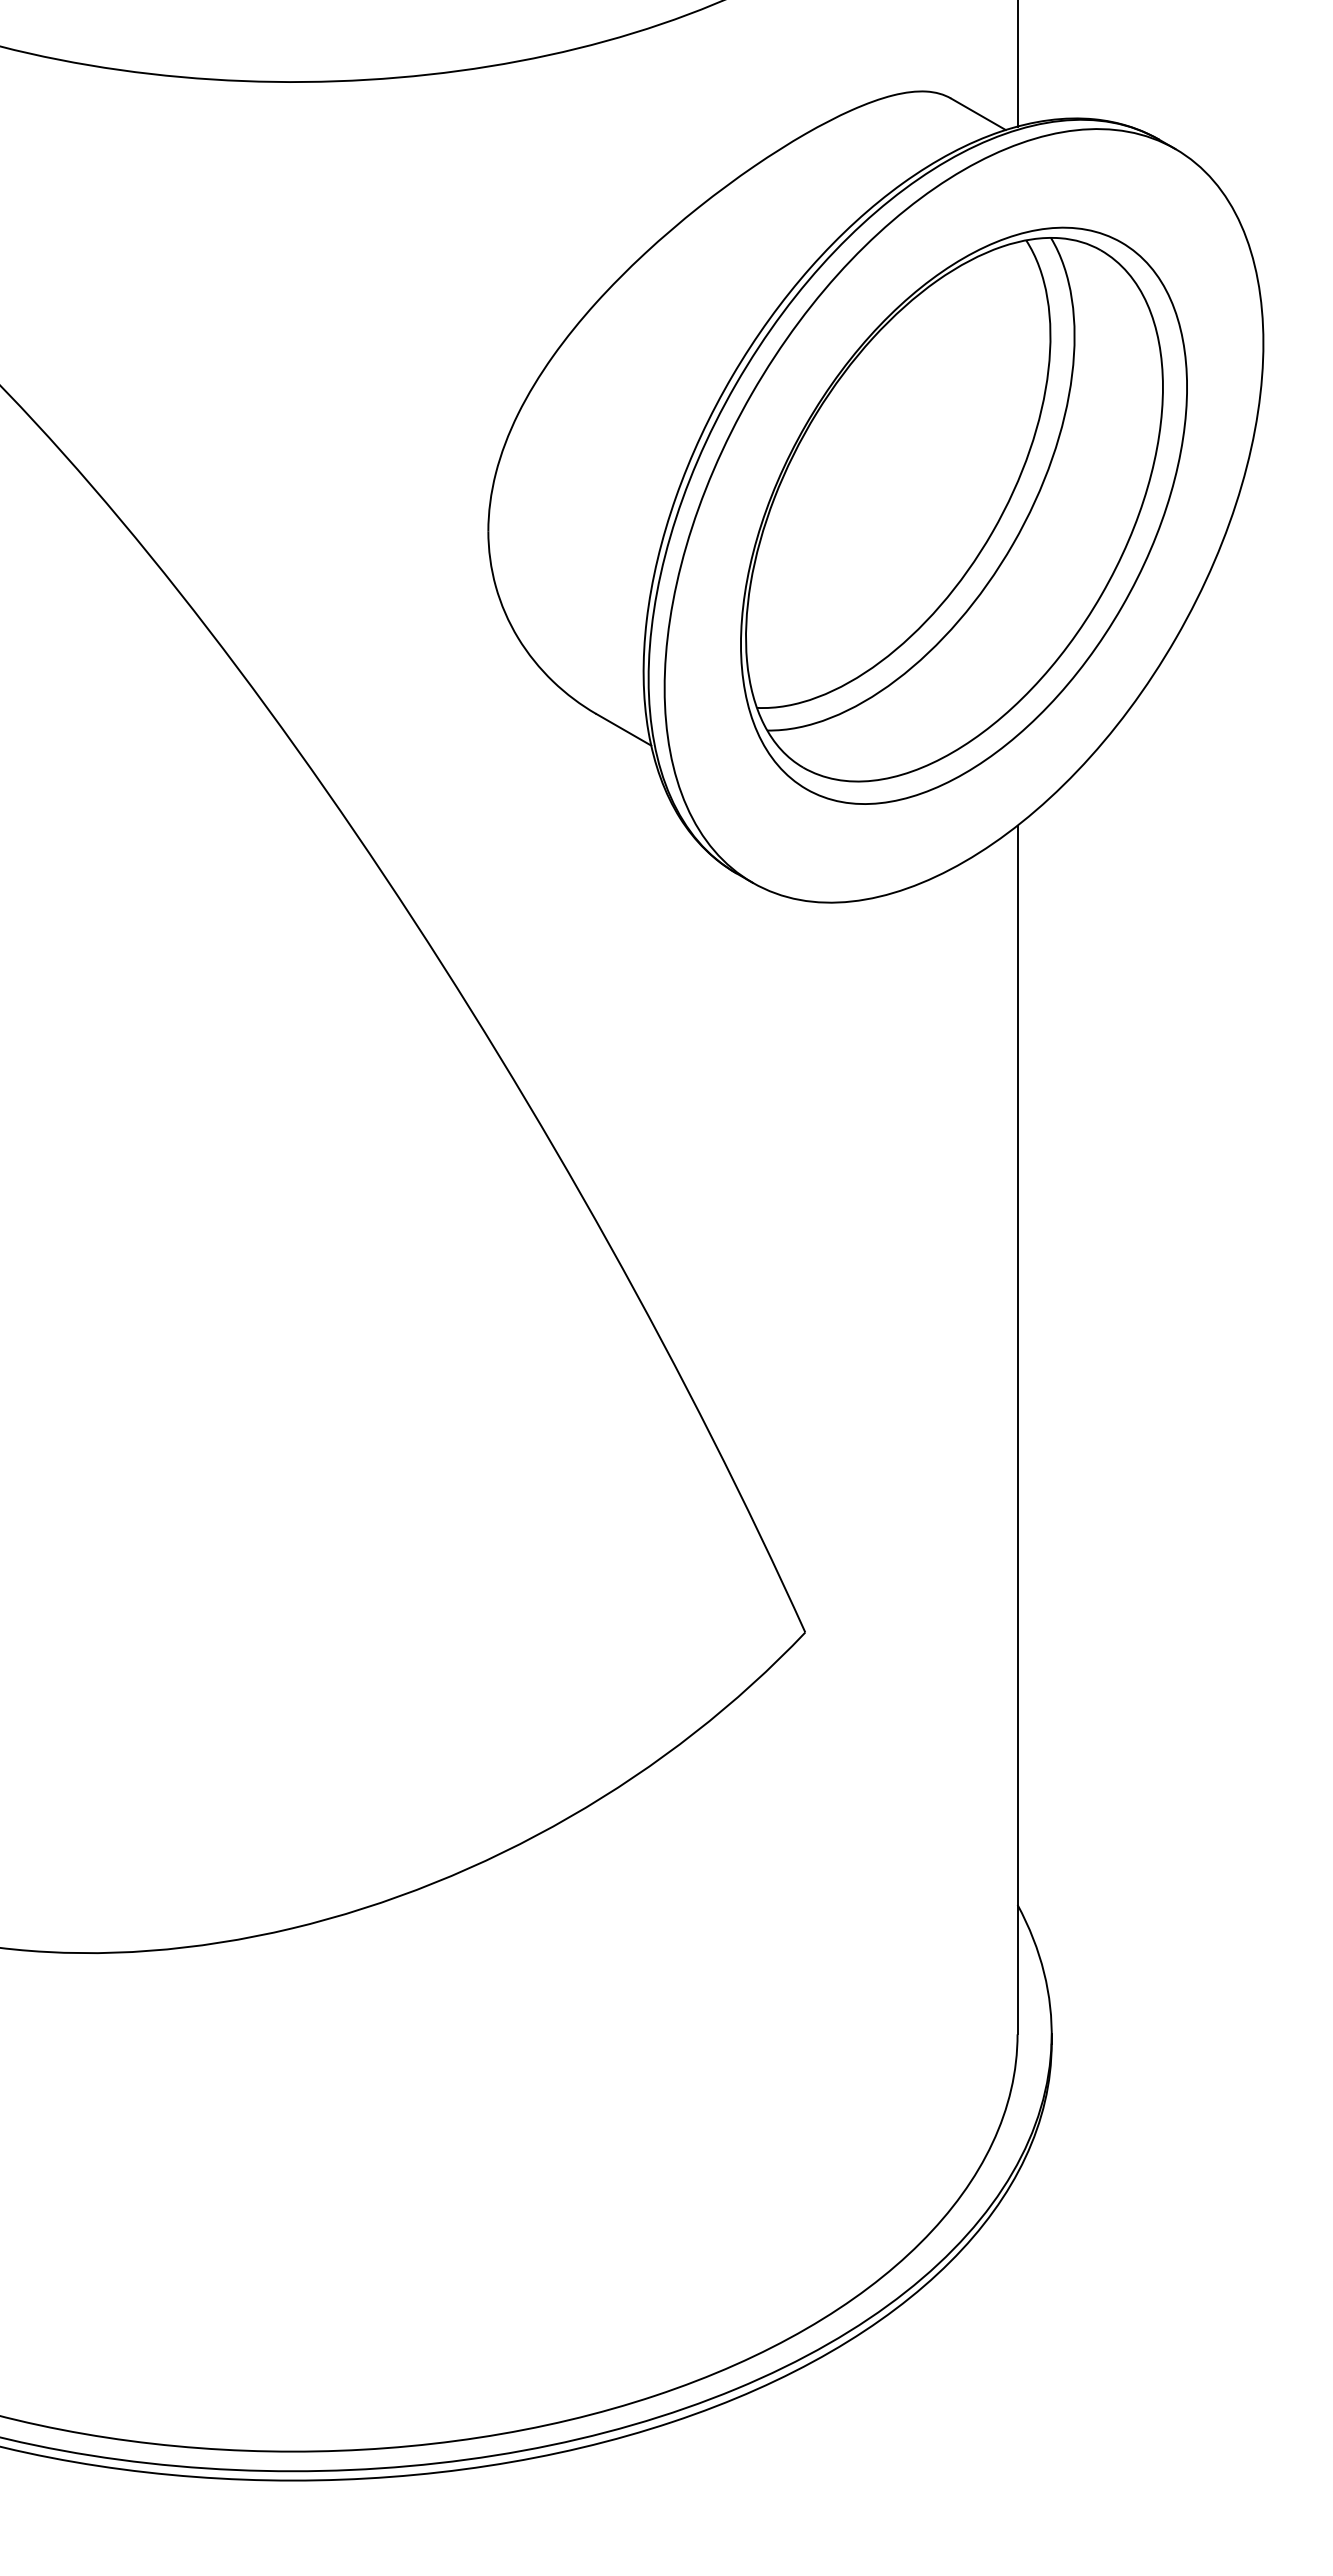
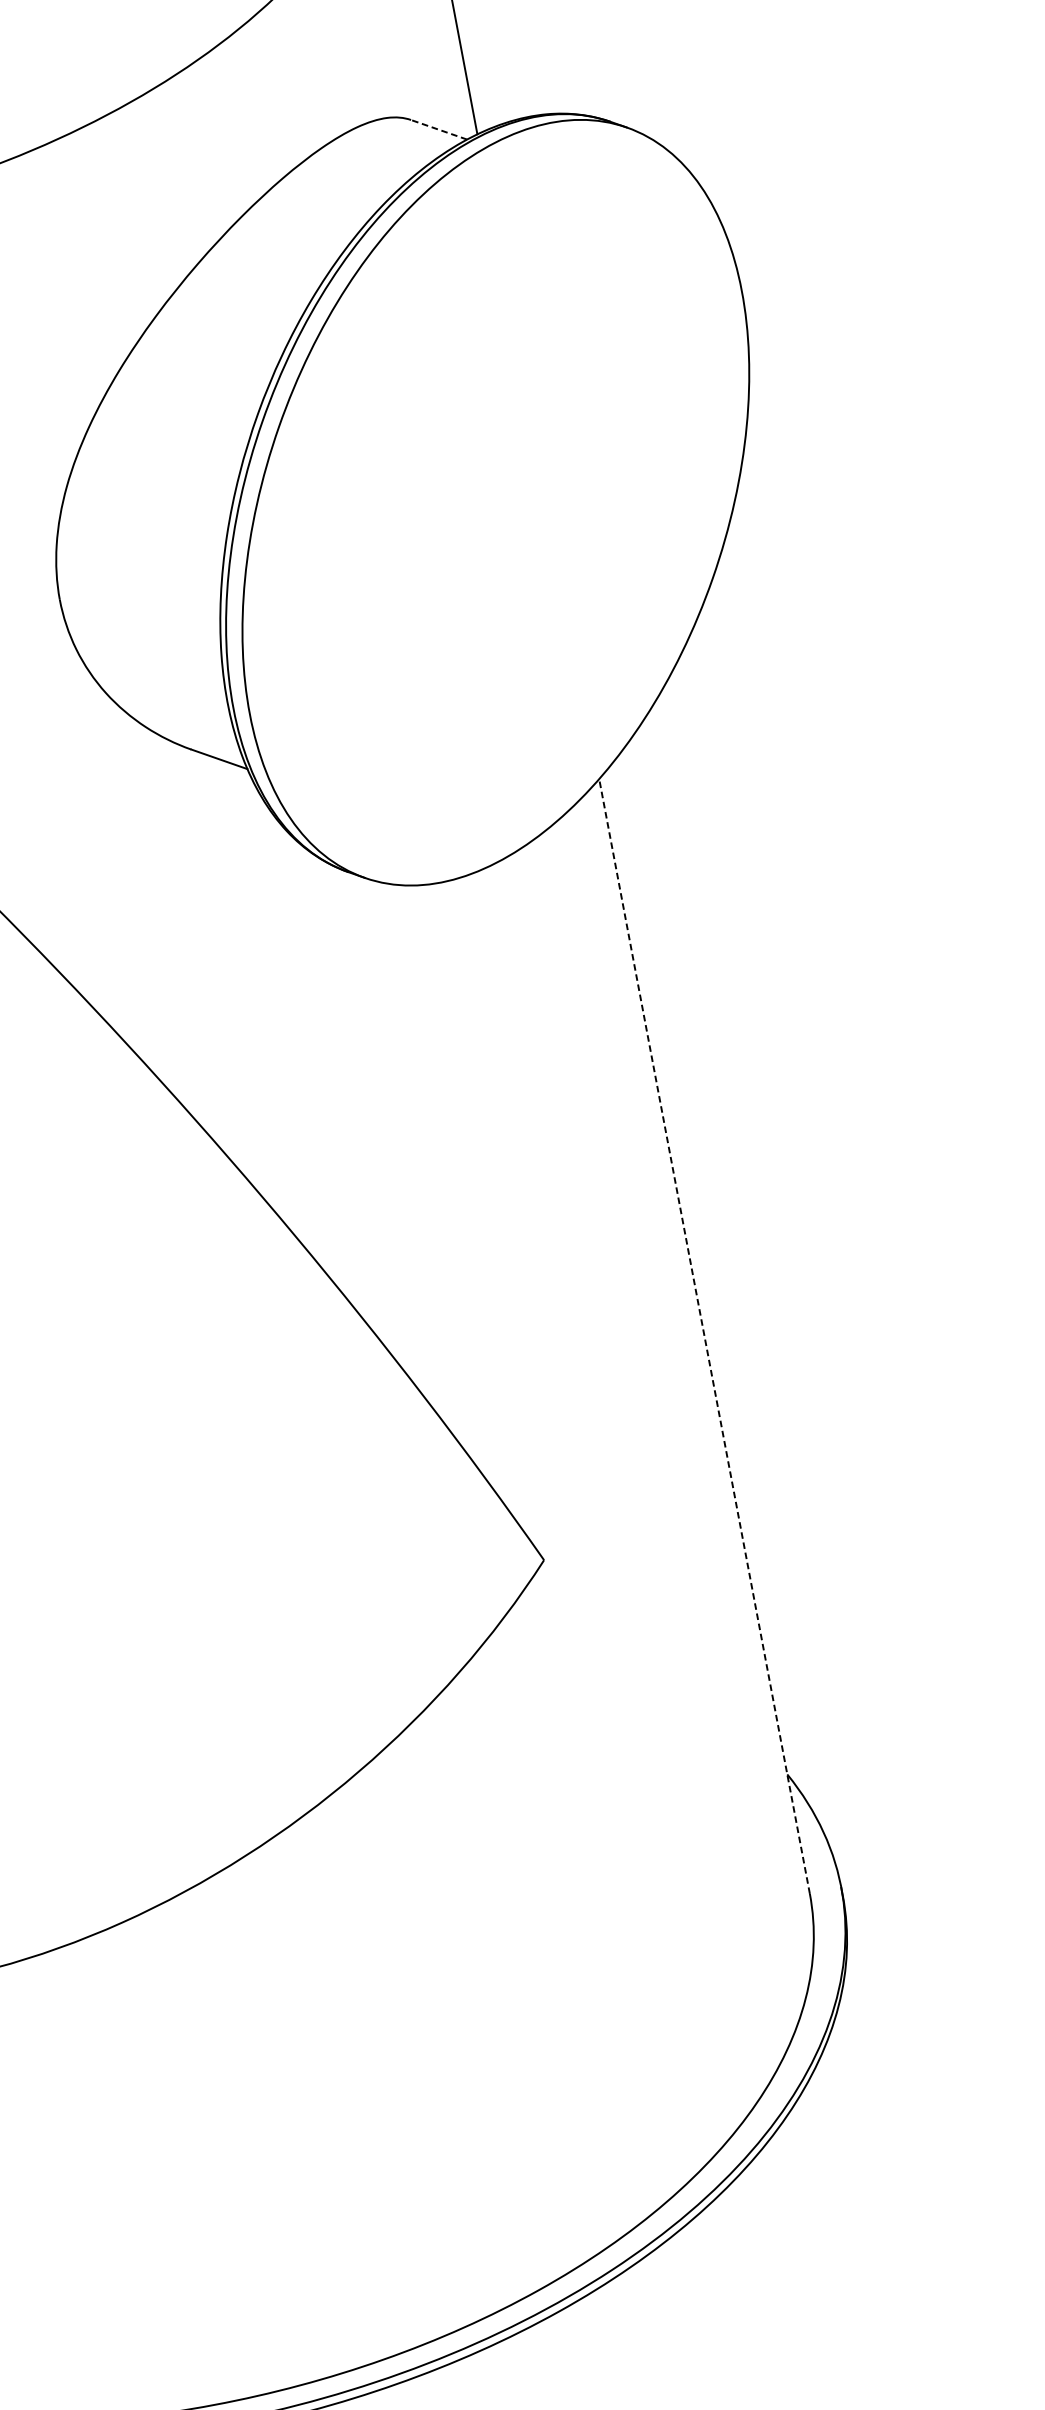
line: (978, 114) -> (439, 130), solid -> dashed
part: (963, 515) -> (495, 502), removed
line: (1017, 1429) -> (704, 1336), solid -> dashed

